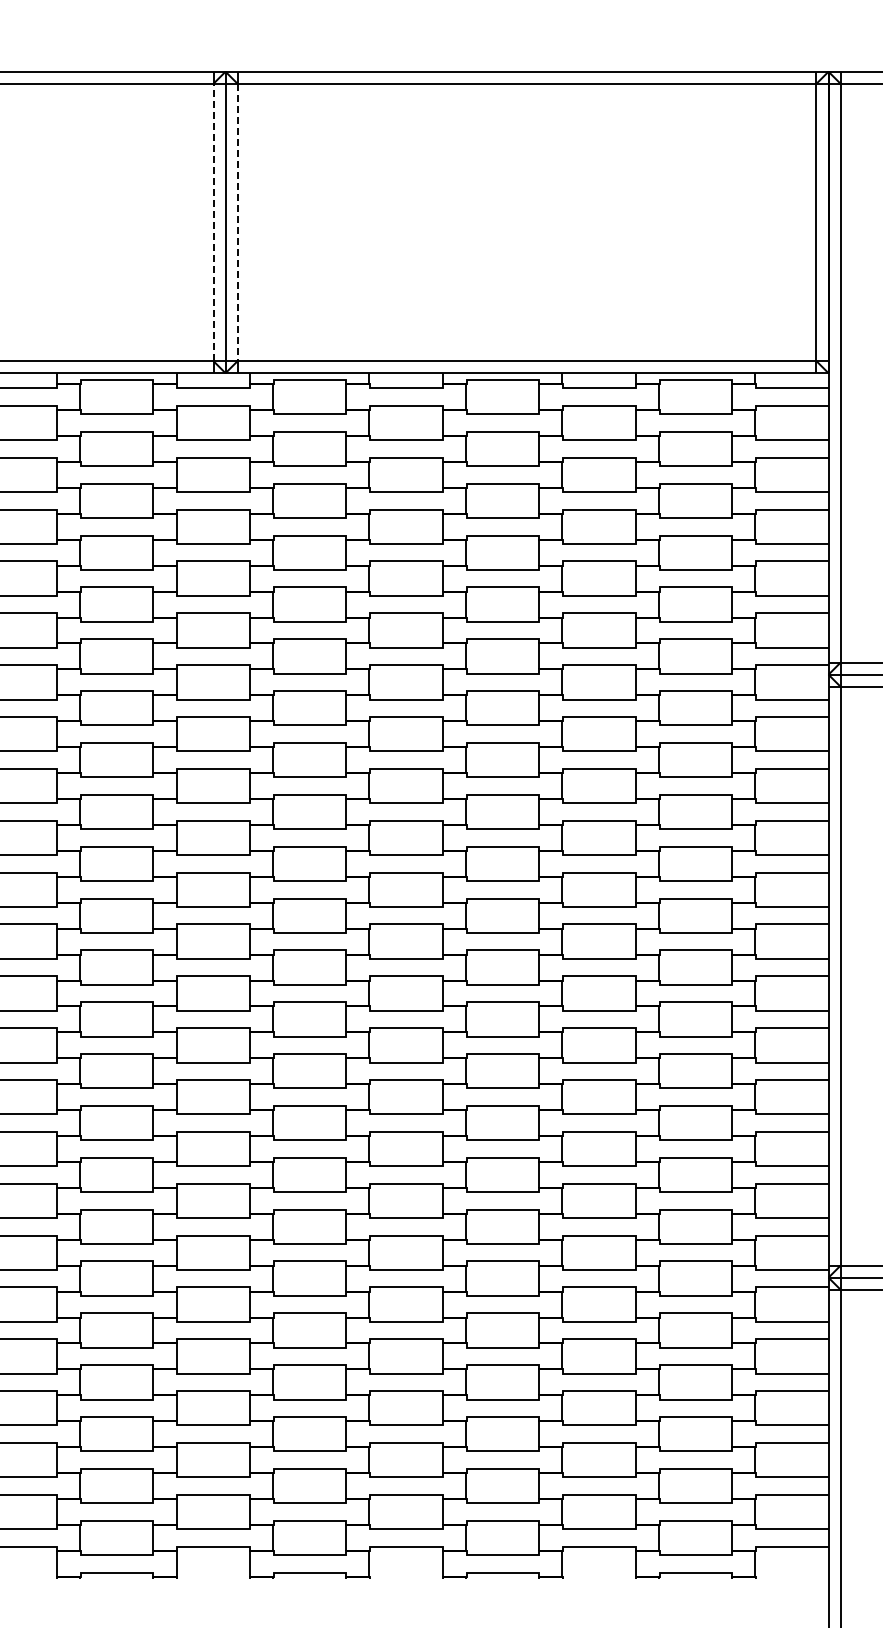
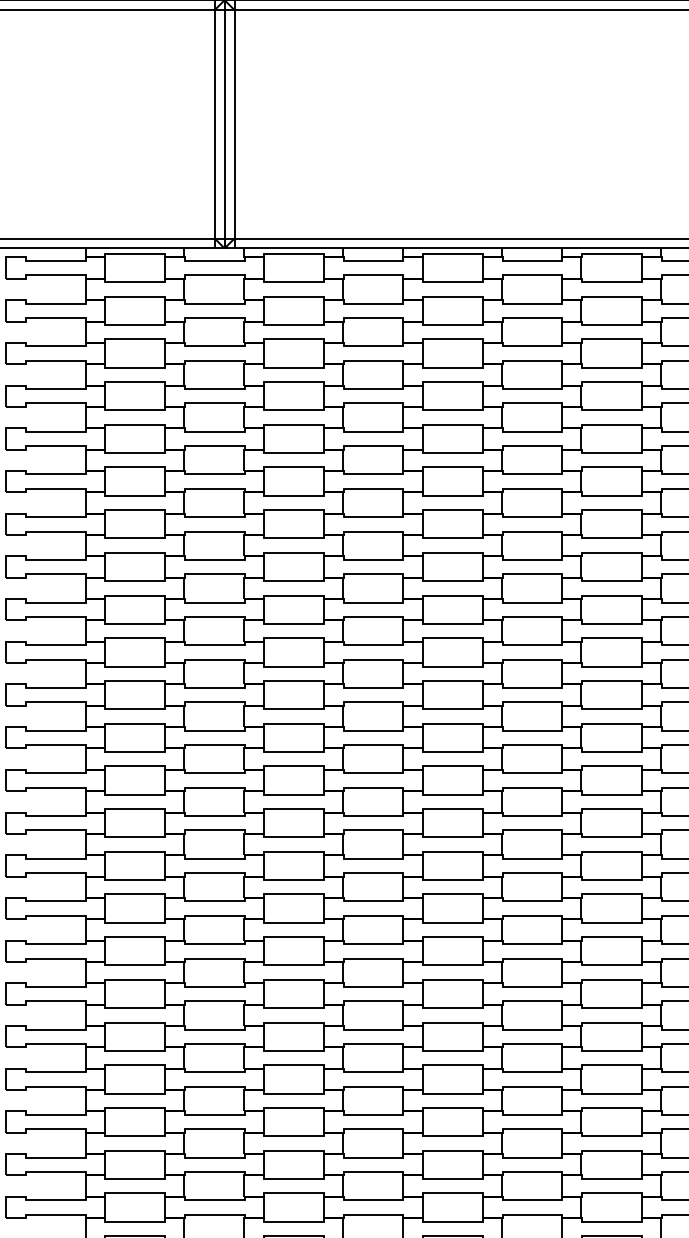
line: (213, 222) -> (214, 124), dashed -> solid
line: (237, 222) -> (234, 124), dashed -> solid

